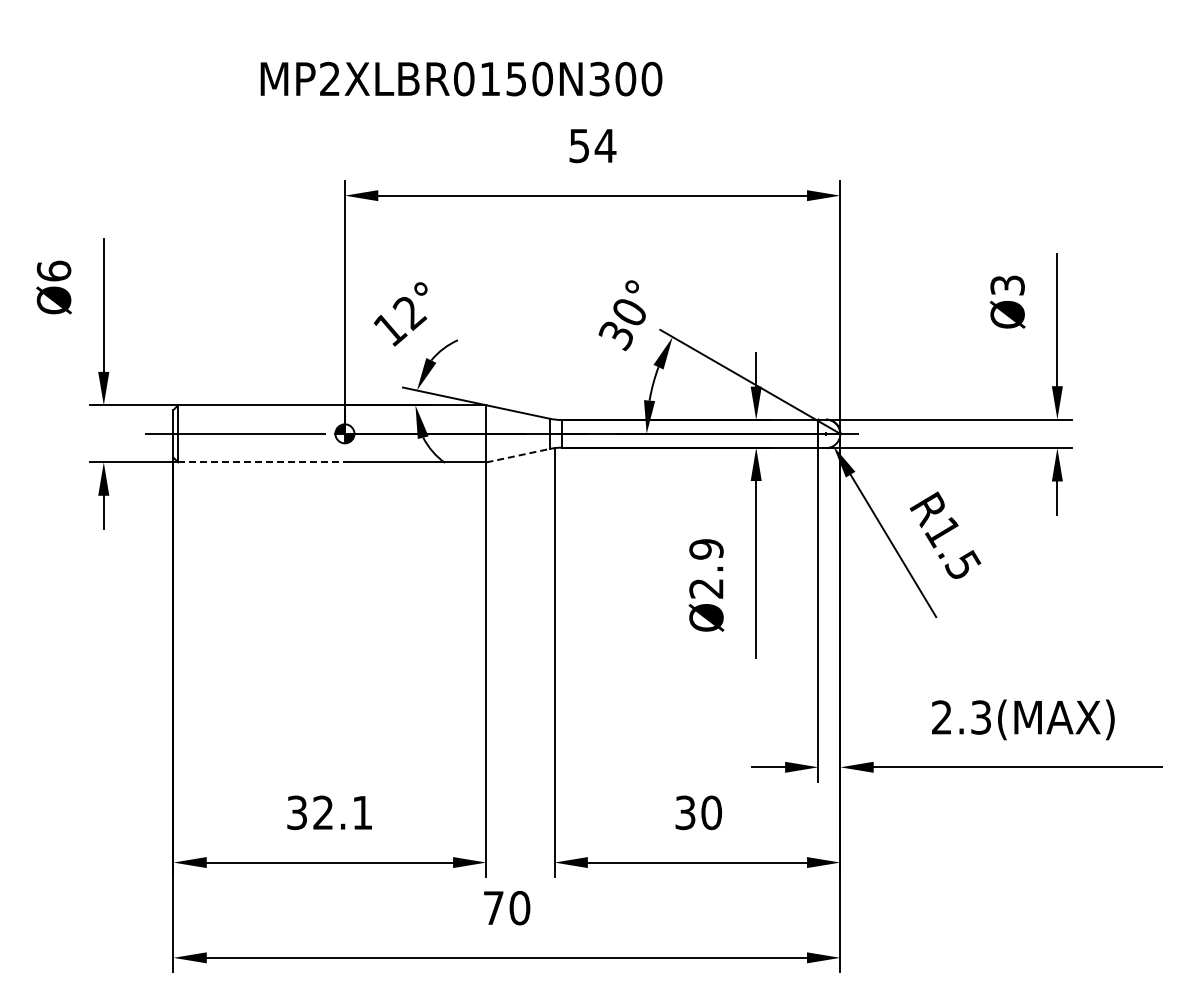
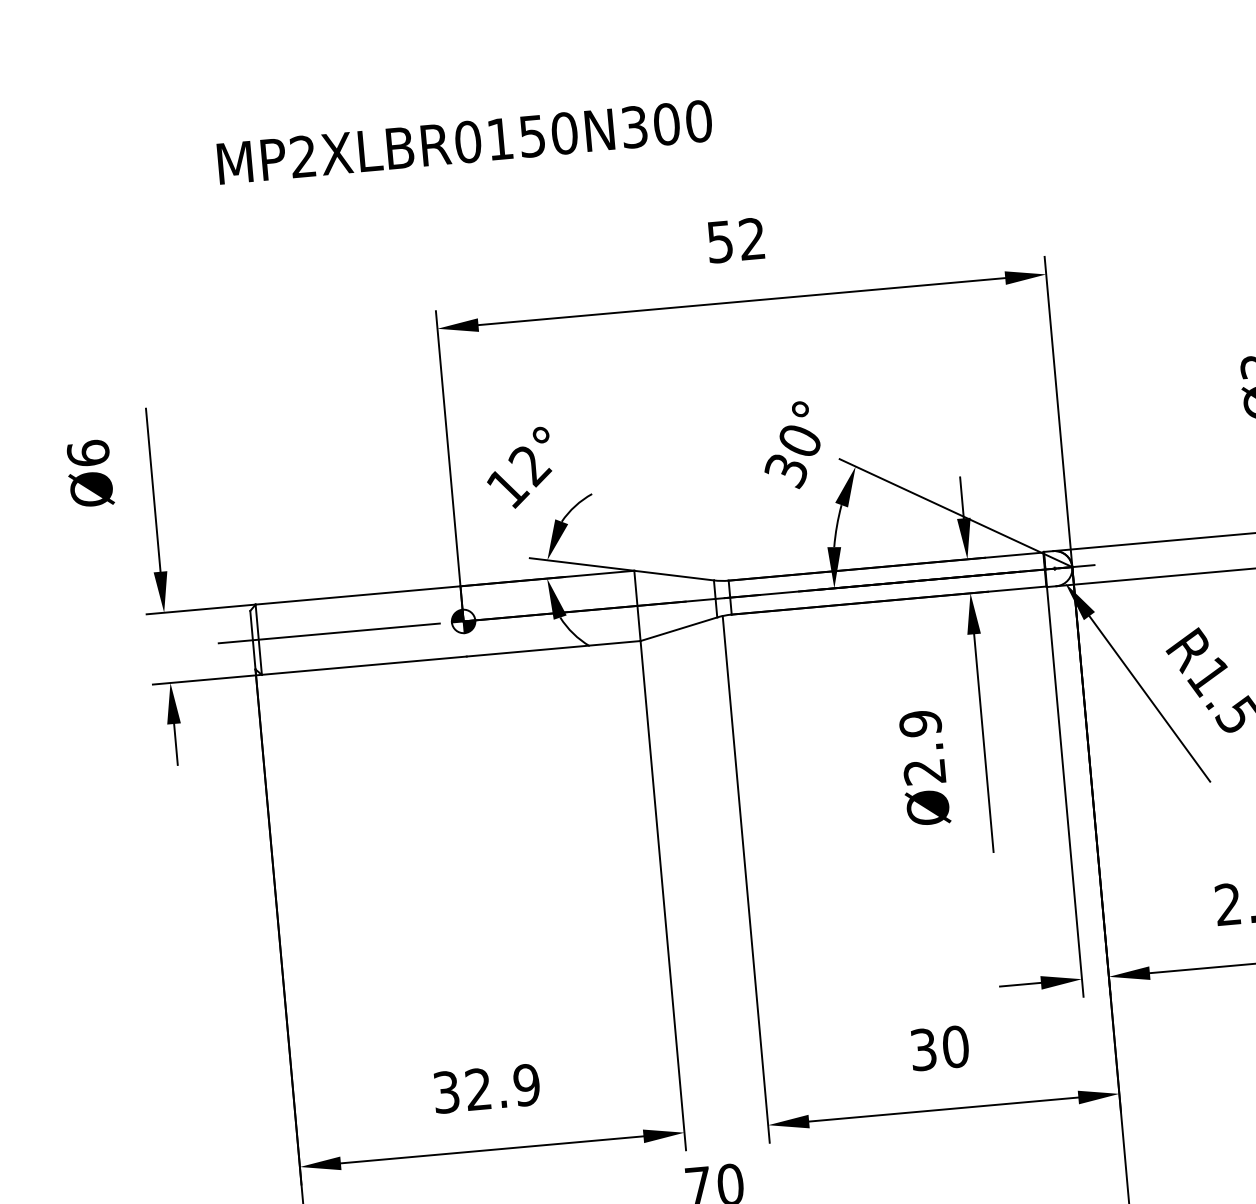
text: (461, 78) -> (464, 141), moved
text: (605, 145) -> (752, 238), 54 -> 52
line: (518, 455) -> (679, 628), dashed -> solid
line: (262, 462) -> (365, 665), dashed -> solid
text: (362, 812) -> (526, 1084), 32.1 -> 32.9

